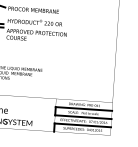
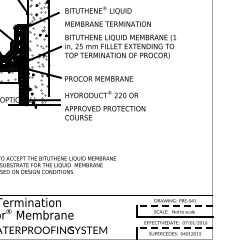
line: (83, 109) -> (174, 206), solid -> dashed
line: (82, 125) -> (174, 228), solid -> dashed

